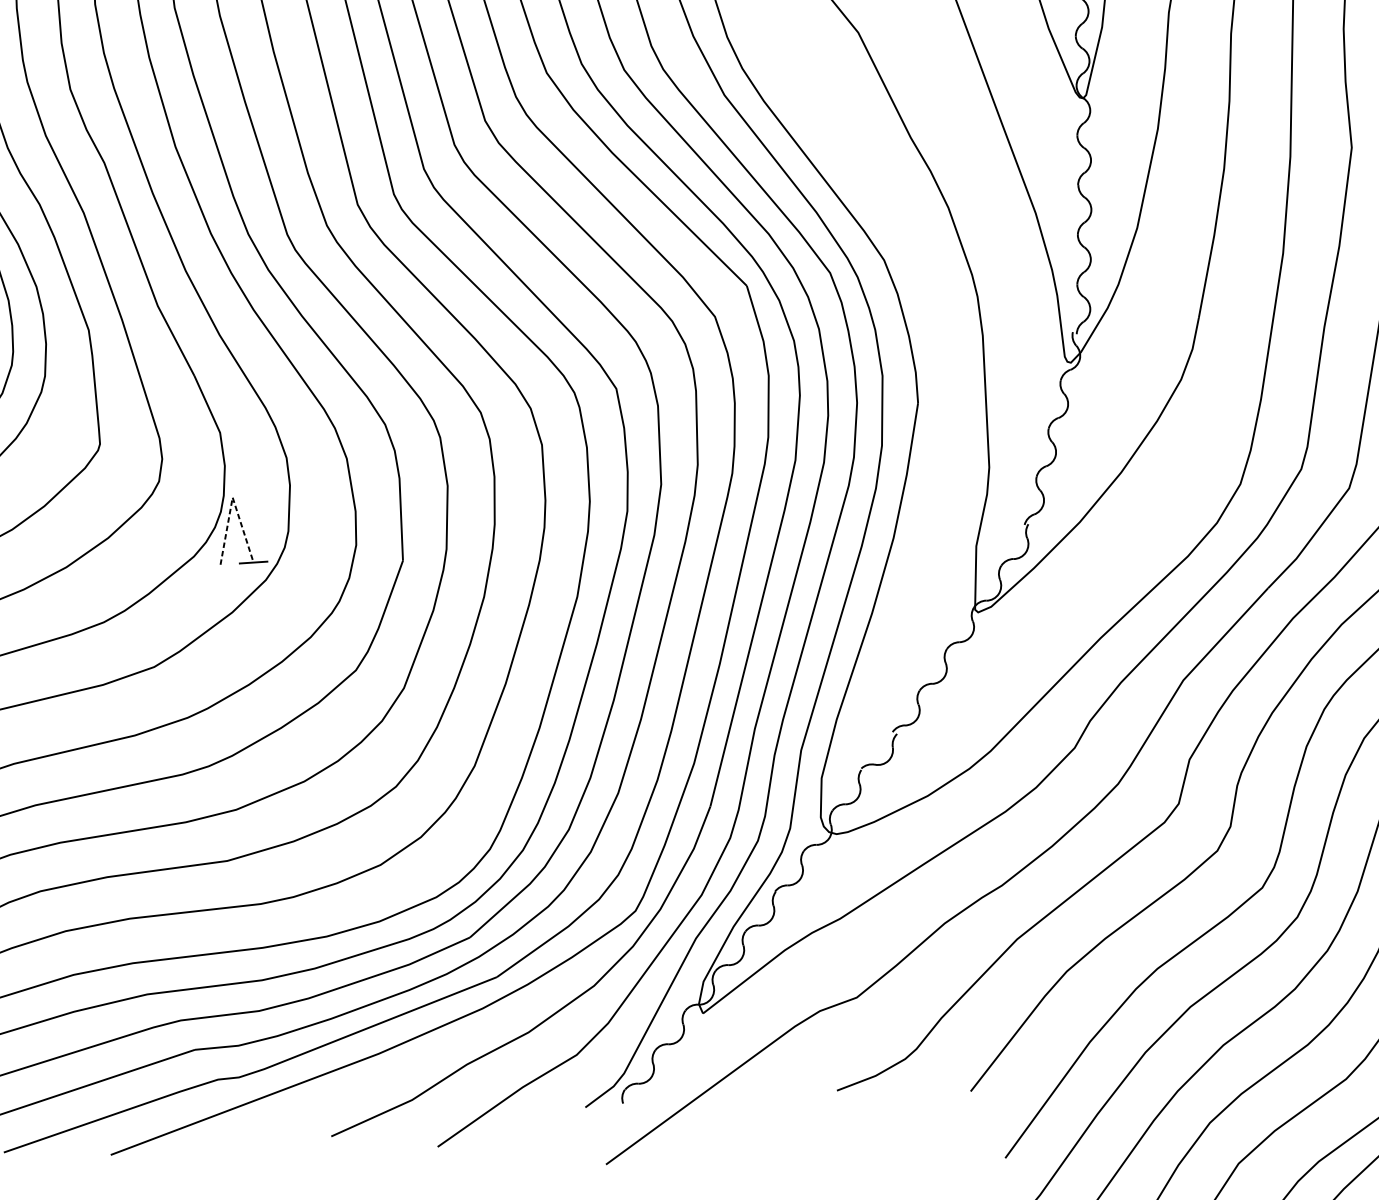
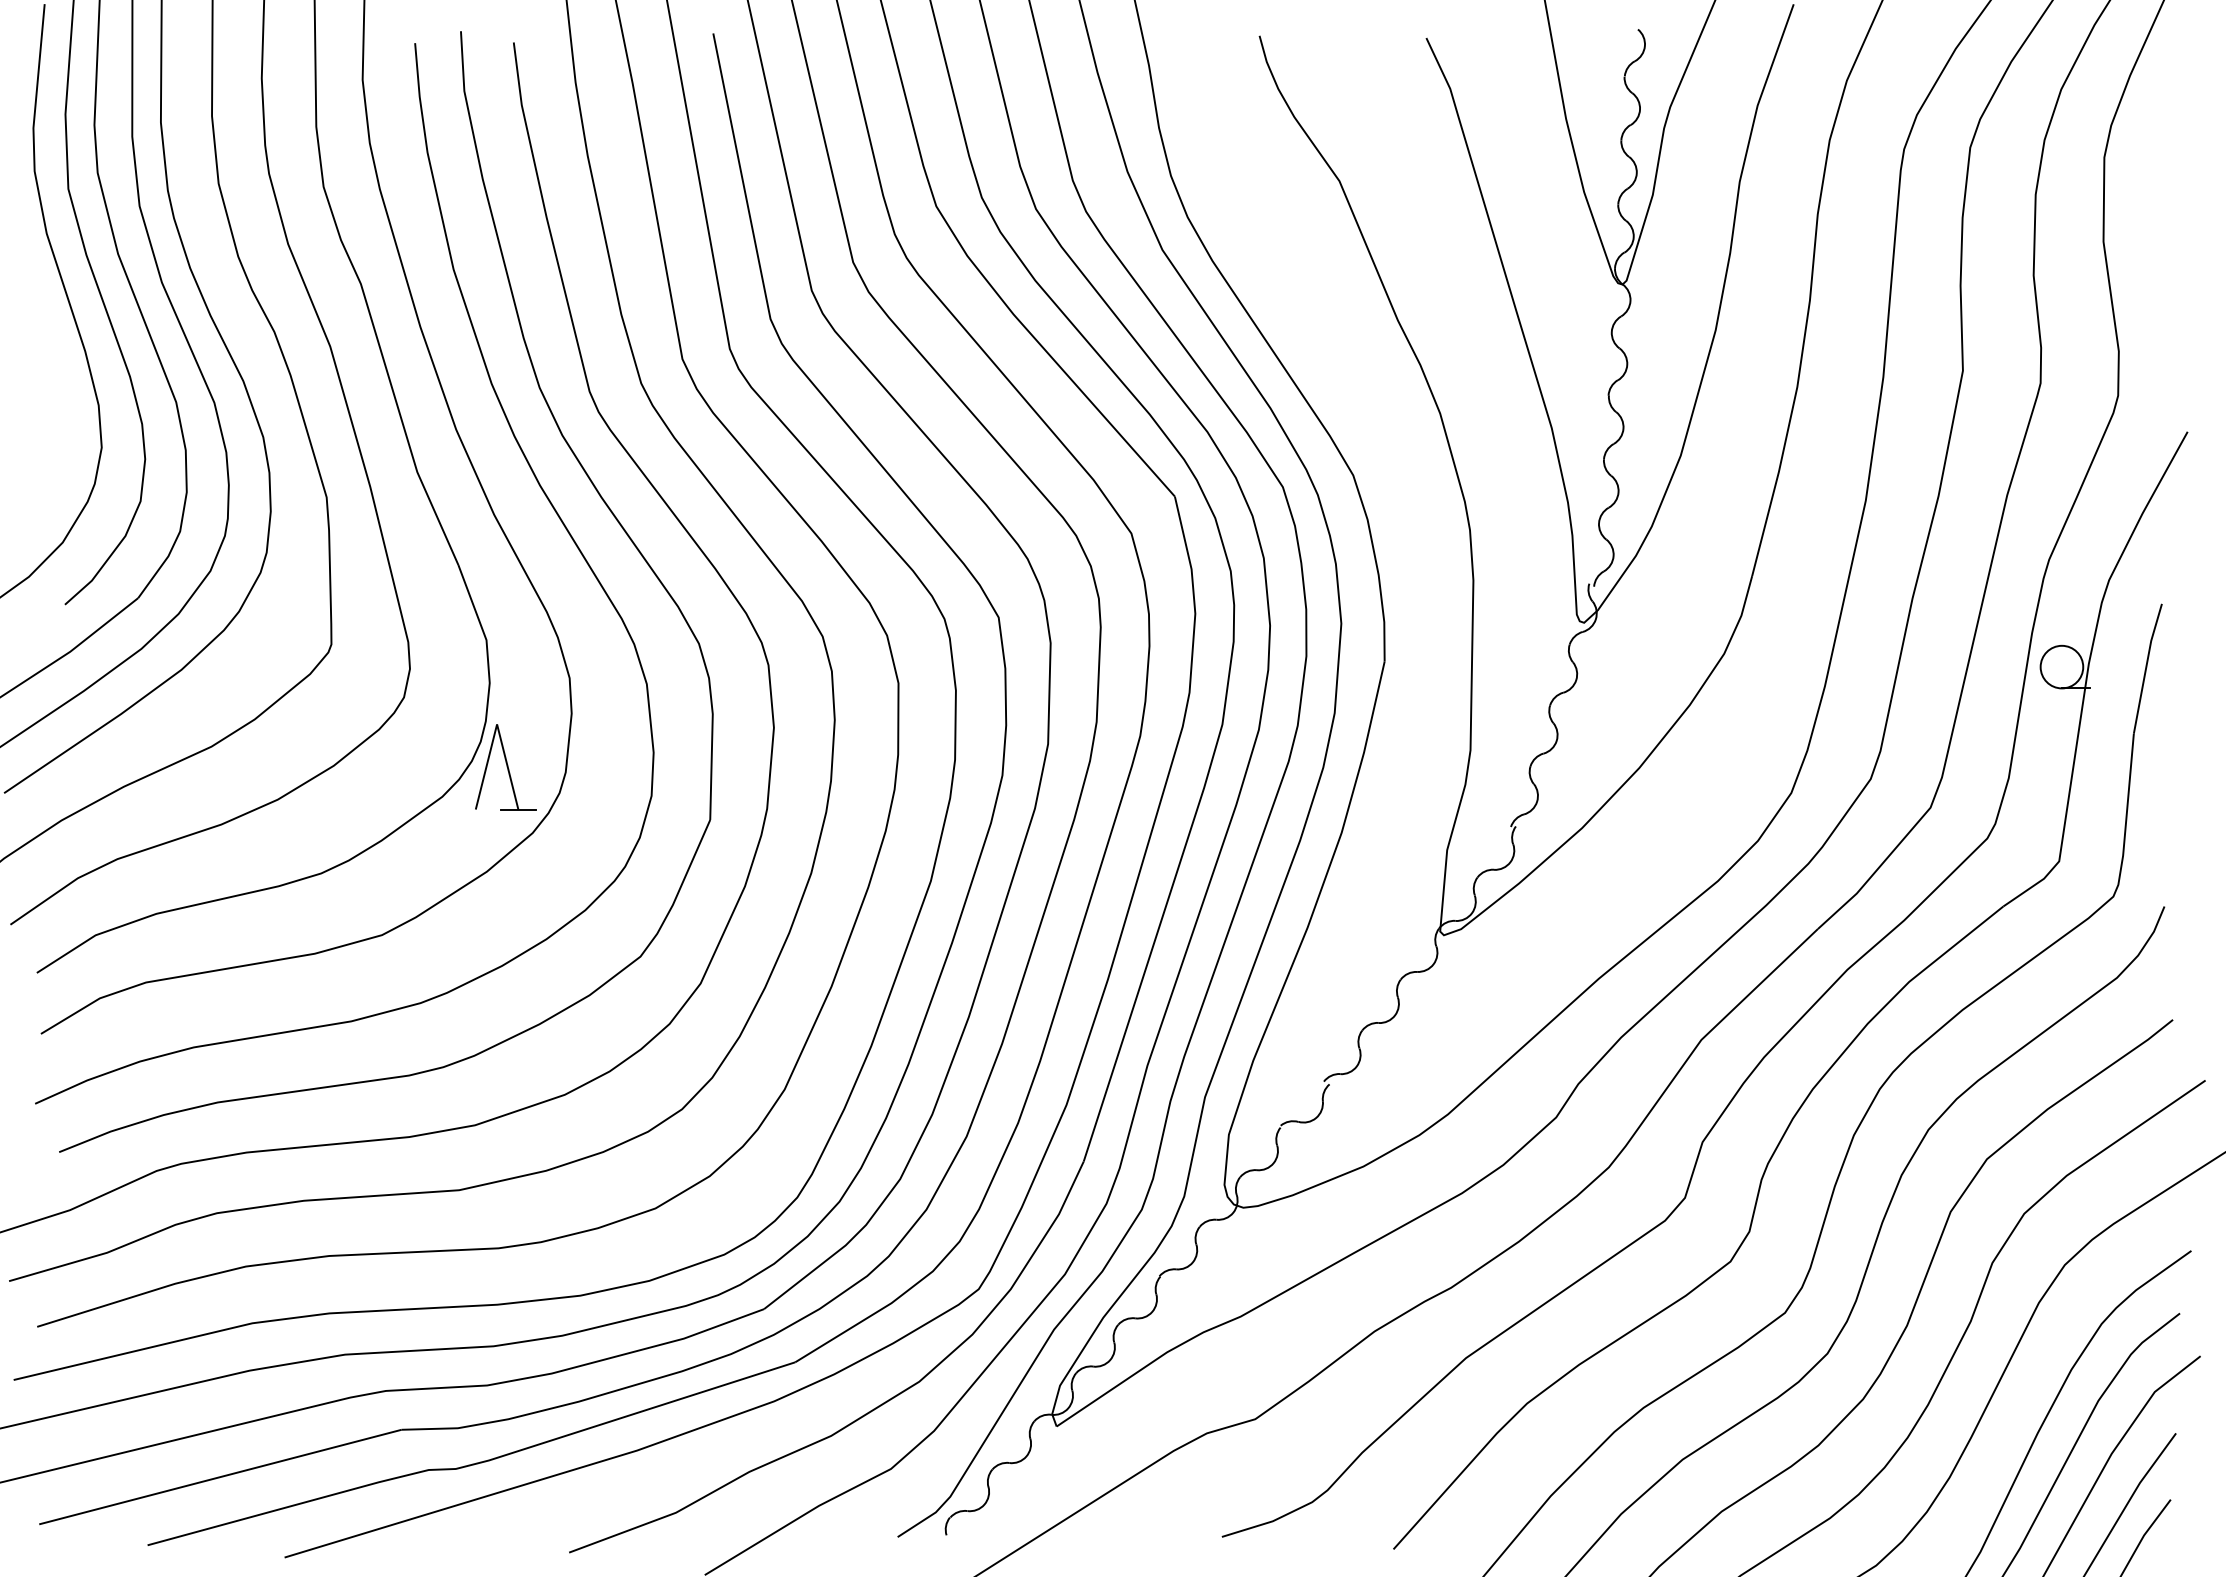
line: (233, 497) -> (497, 724), dashed -> solid

